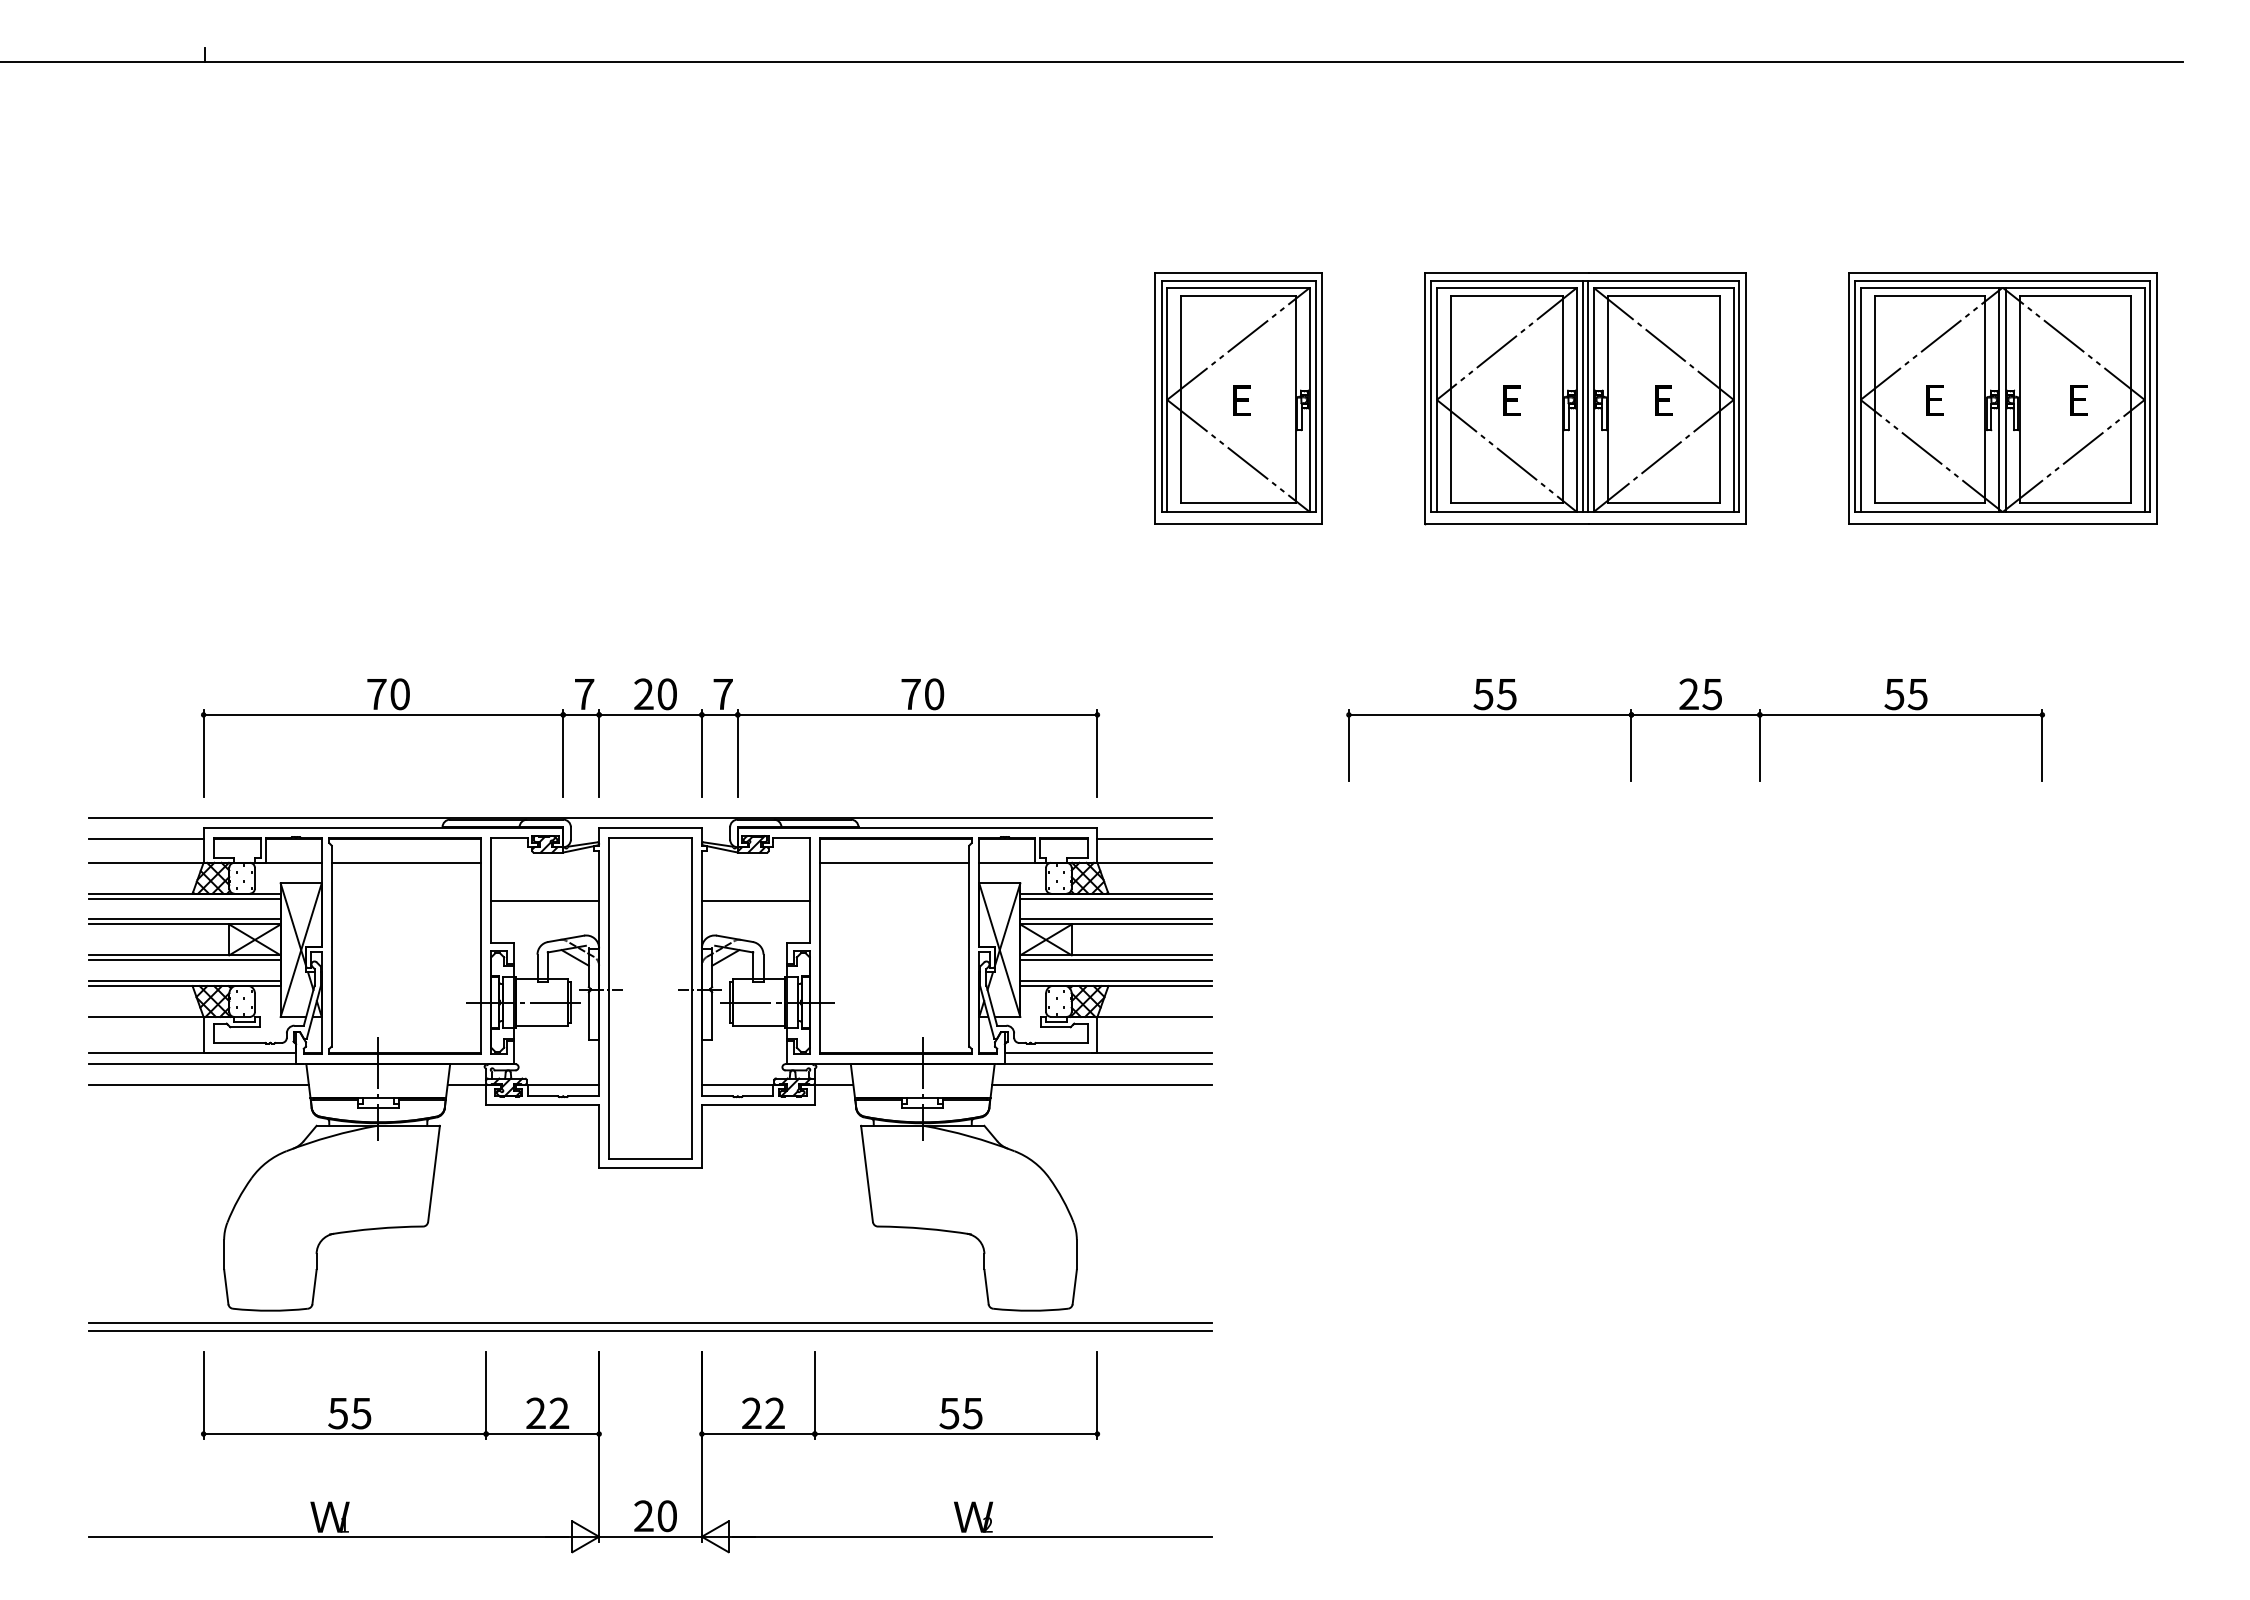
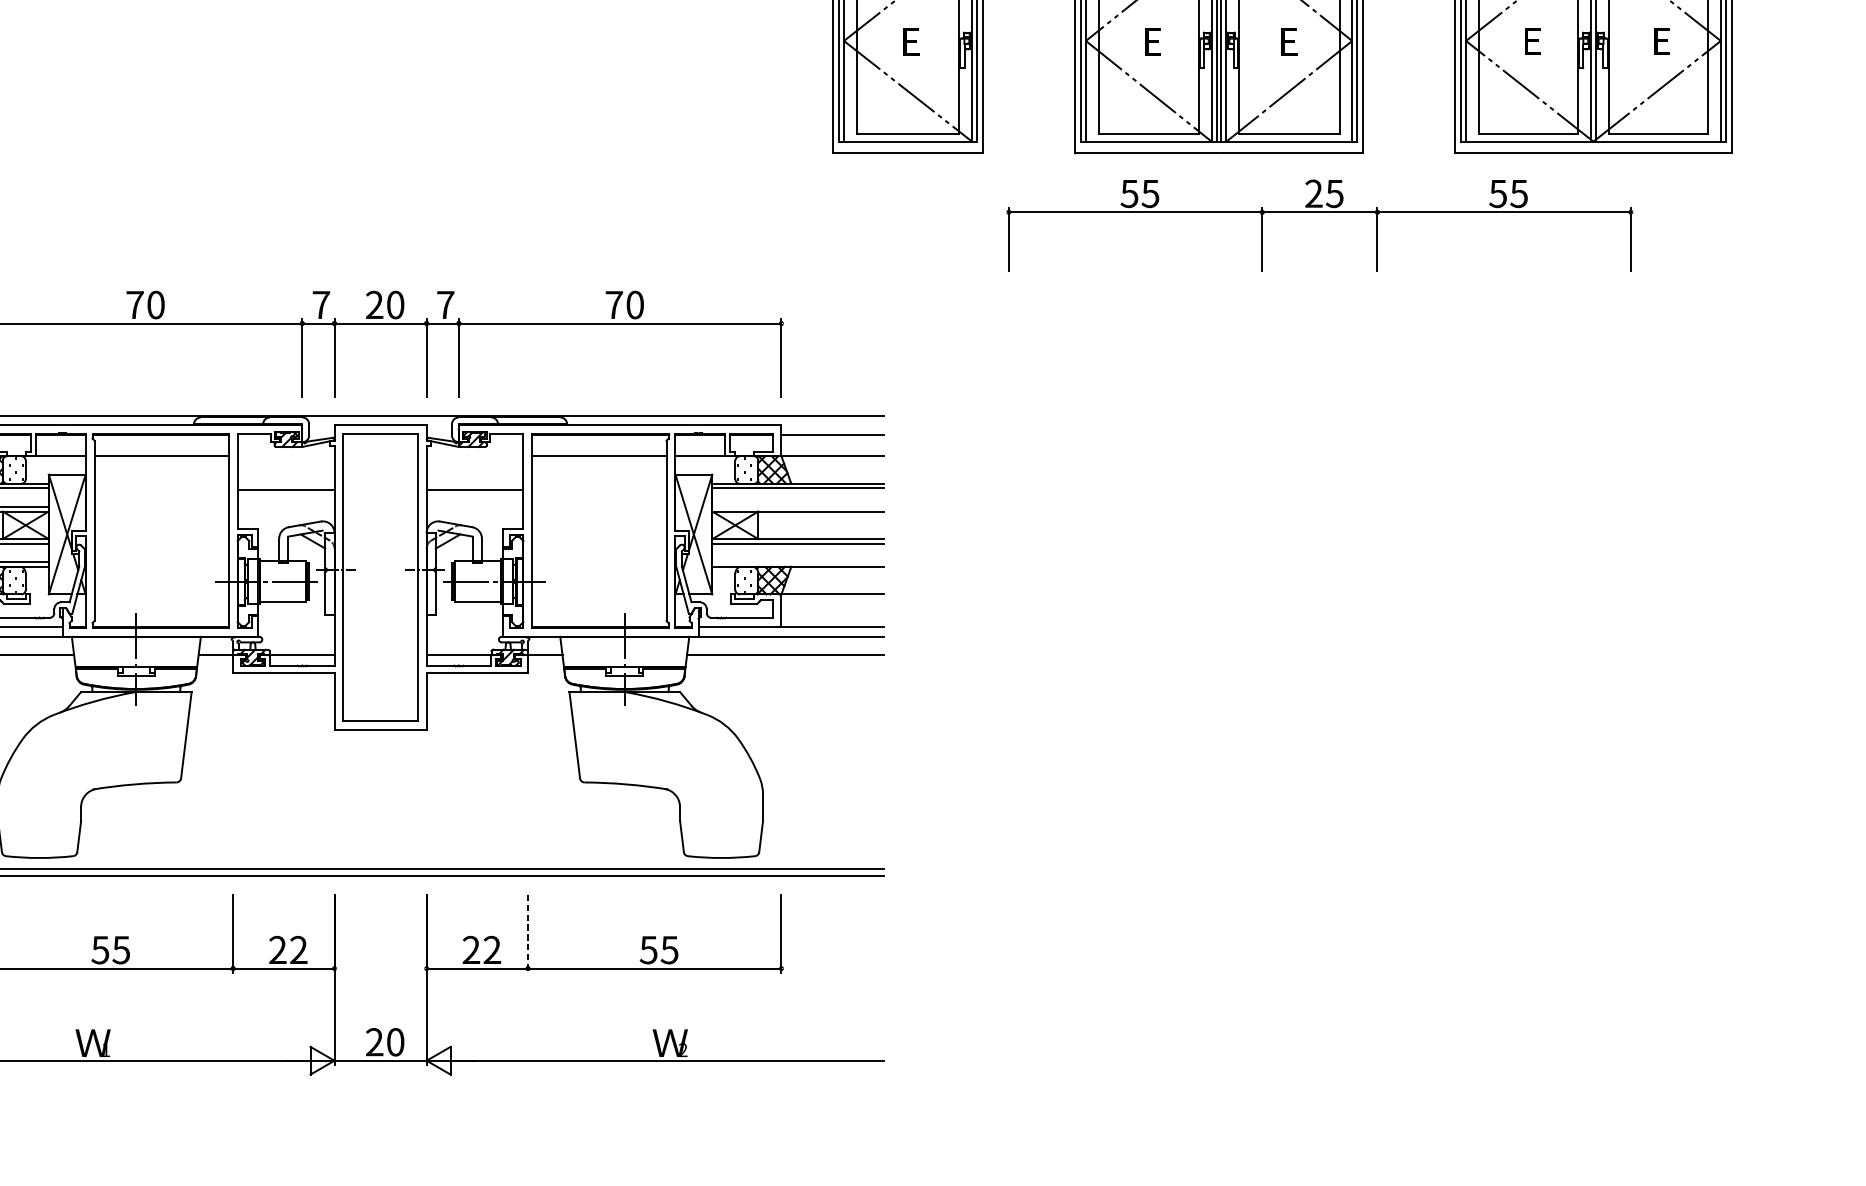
part: (1695, 715) -> (1319, 212), moved
line: (1115, 919) -> (797, 507), removed
line: (1115, 980) -> (797, 561), removed
line: (814, 1395) -> (527, 934), solid -> dashed

